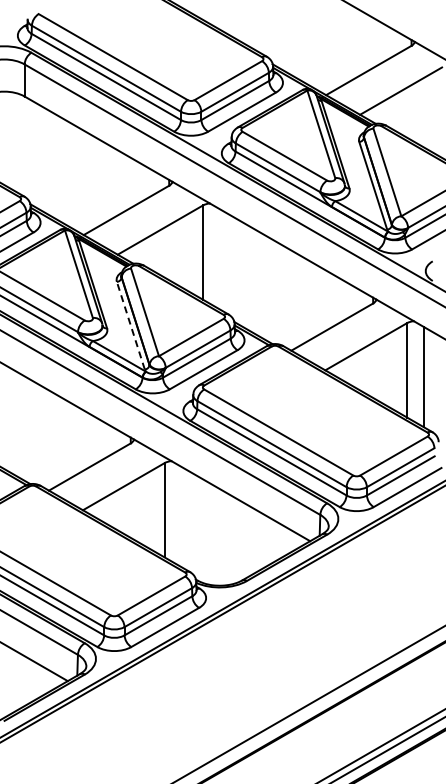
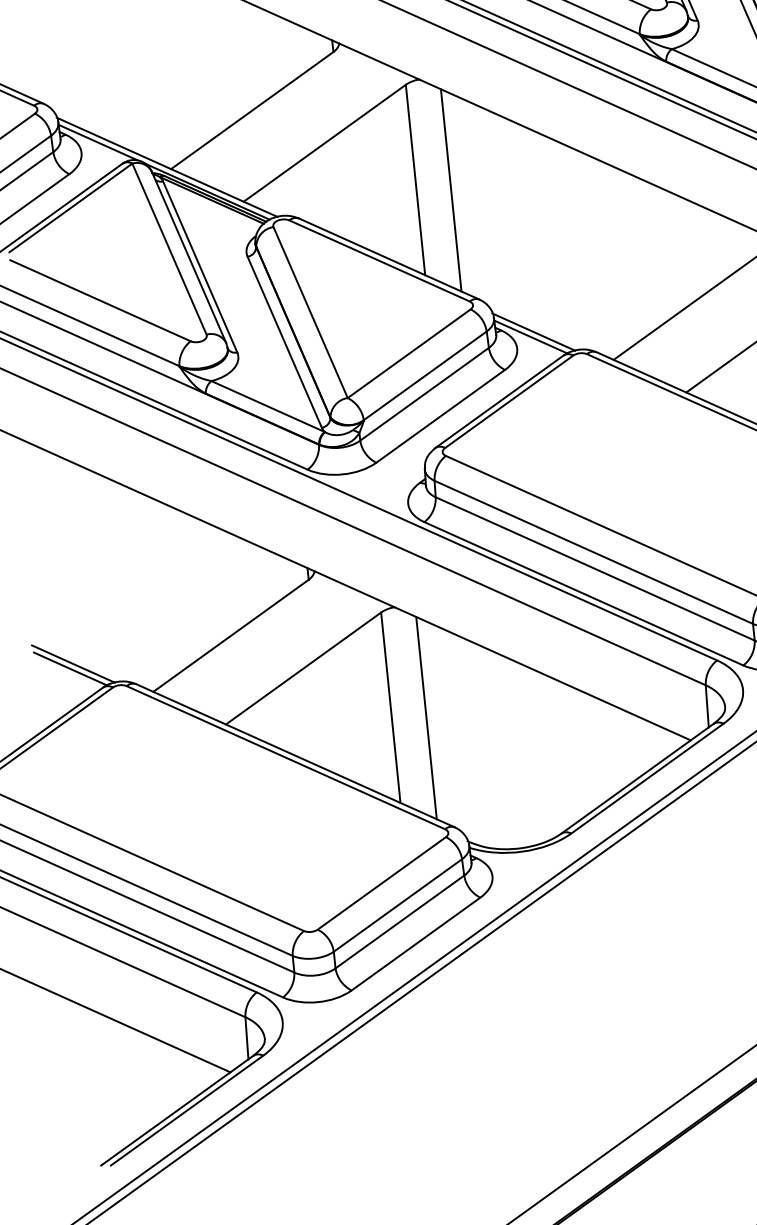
line: (220, 259) -> (452, 190), added
line: (130, 325) -> (283, 341), dashed -> solid
line: (181, 517) -> (426, 718), added

